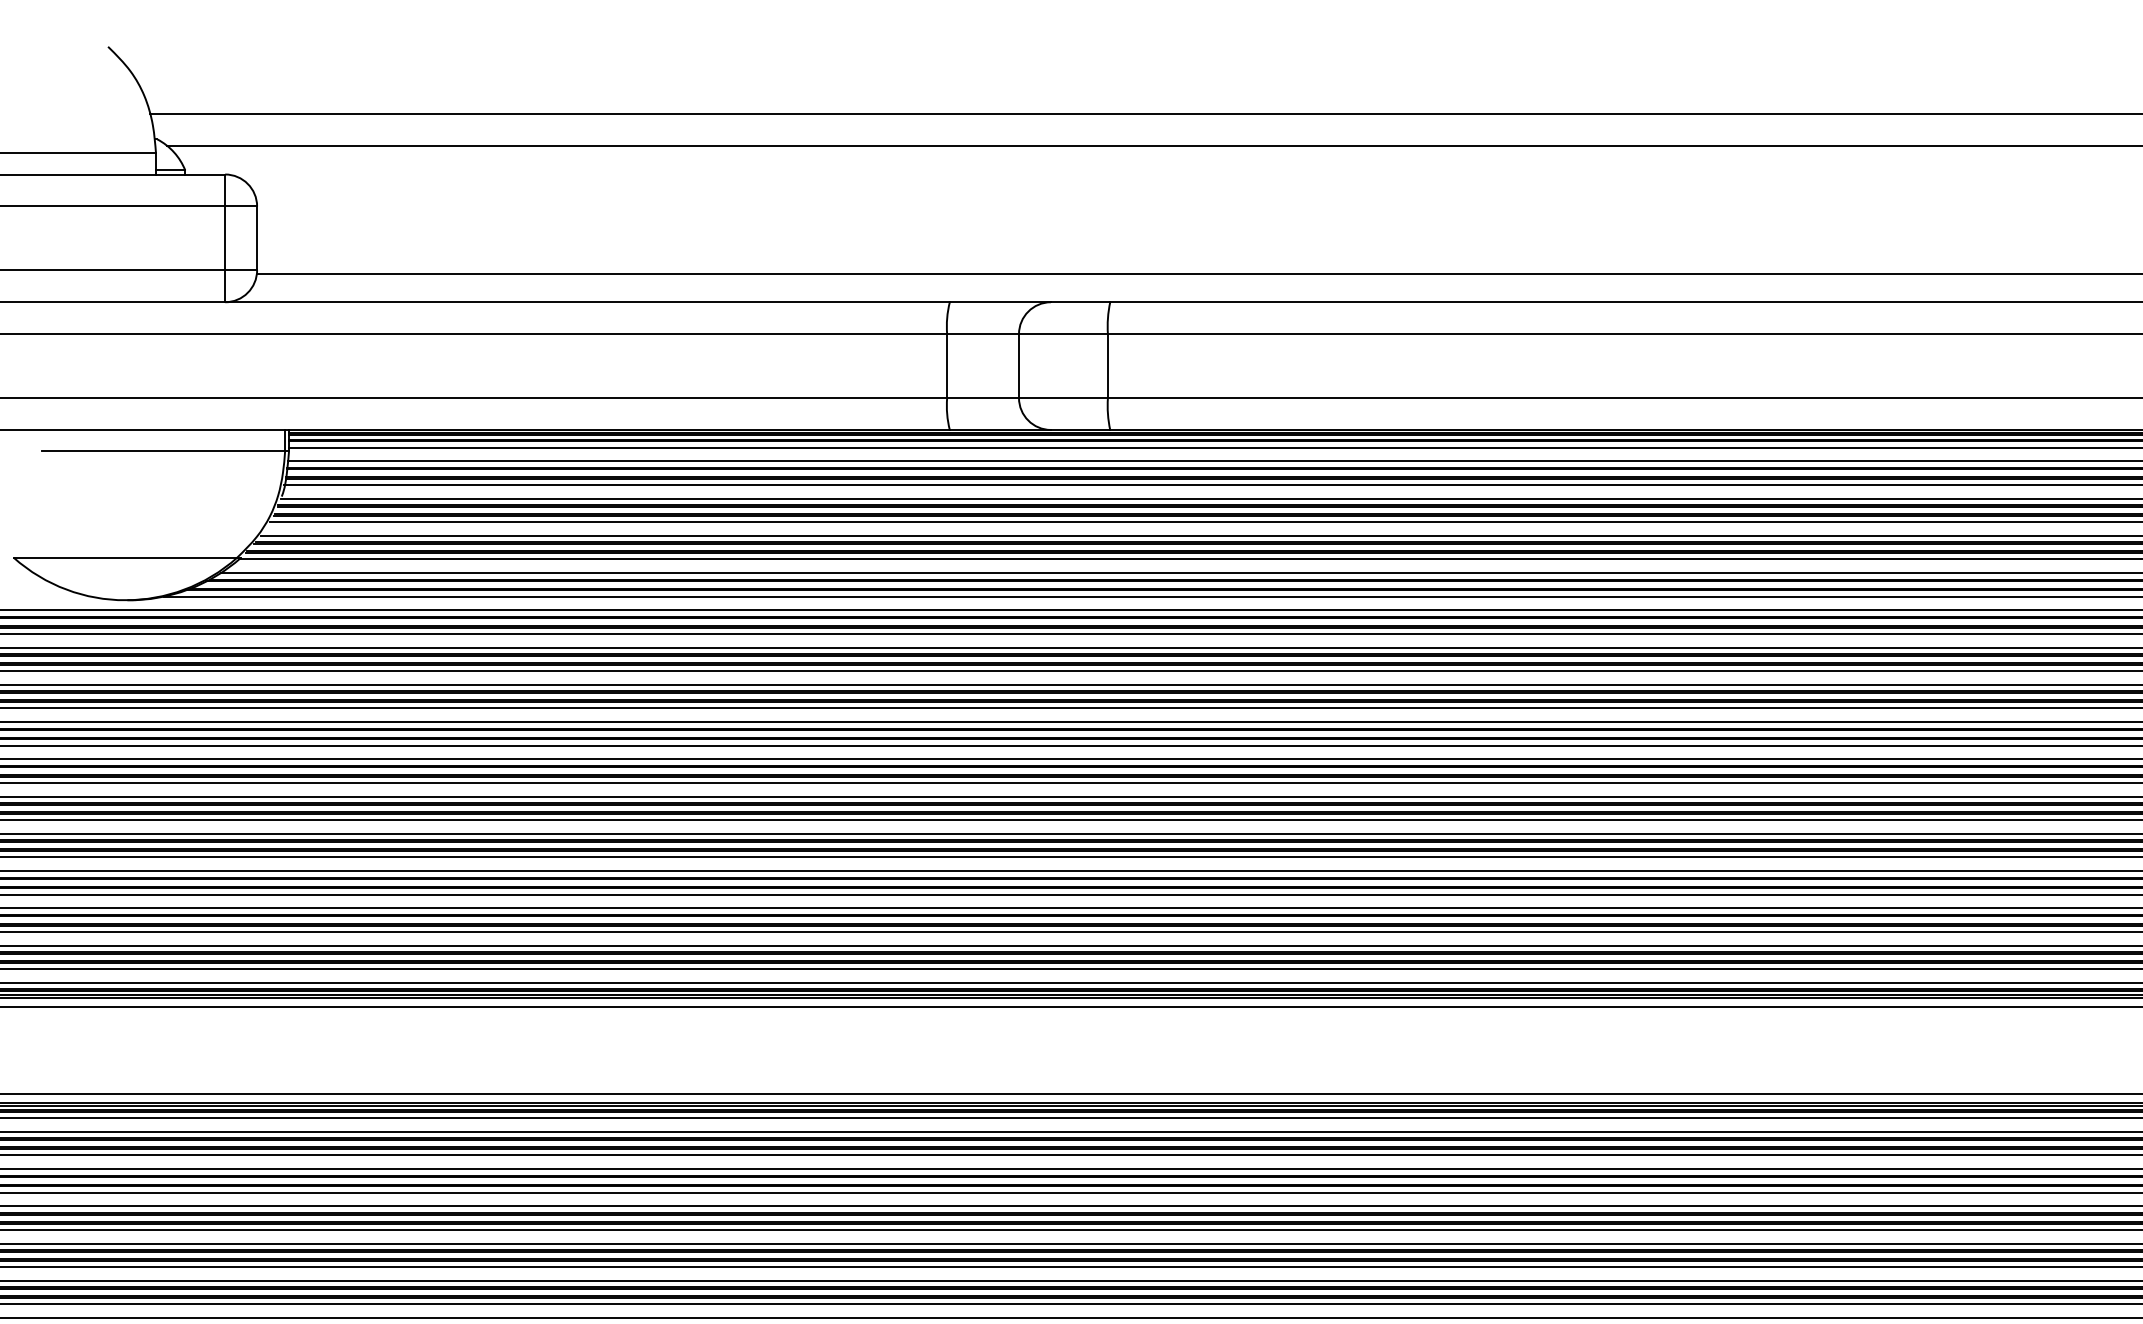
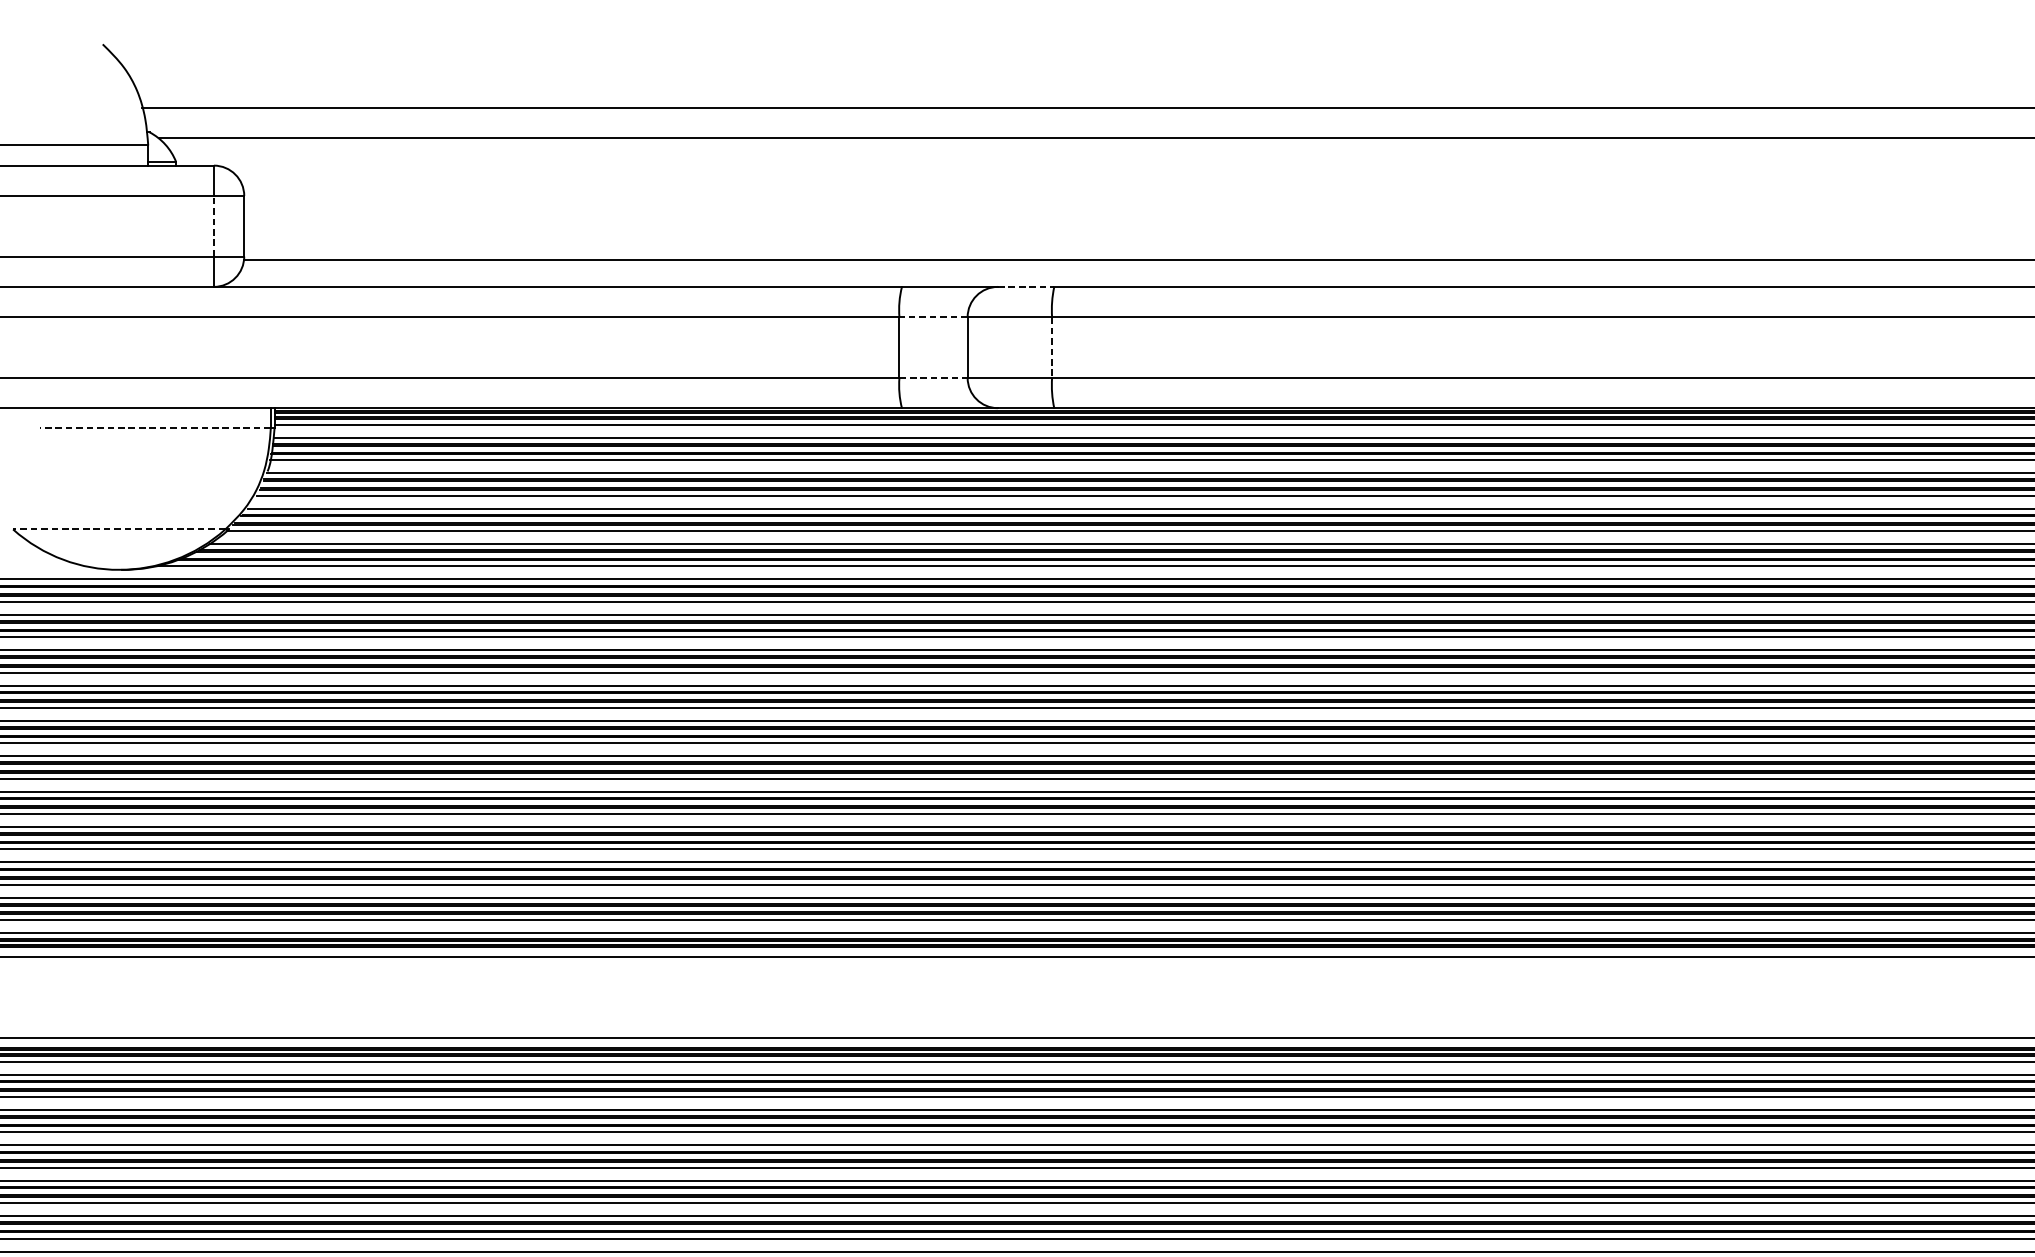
line: (225, 238) -> (214, 226), solid -> dashed
line: (1080, 302) -> (1026, 287), solid -> dashed
line: (983, 334) -> (933, 317), solid -> dashed
line: (1107, 366) -> (1051, 347), solid -> dashed
line: (983, 398) -> (933, 378), solid -> dashed
line: (163, 451) -> (155, 428), solid -> dashed
line: (125, 557) -> (119, 529), solid -> dashed

